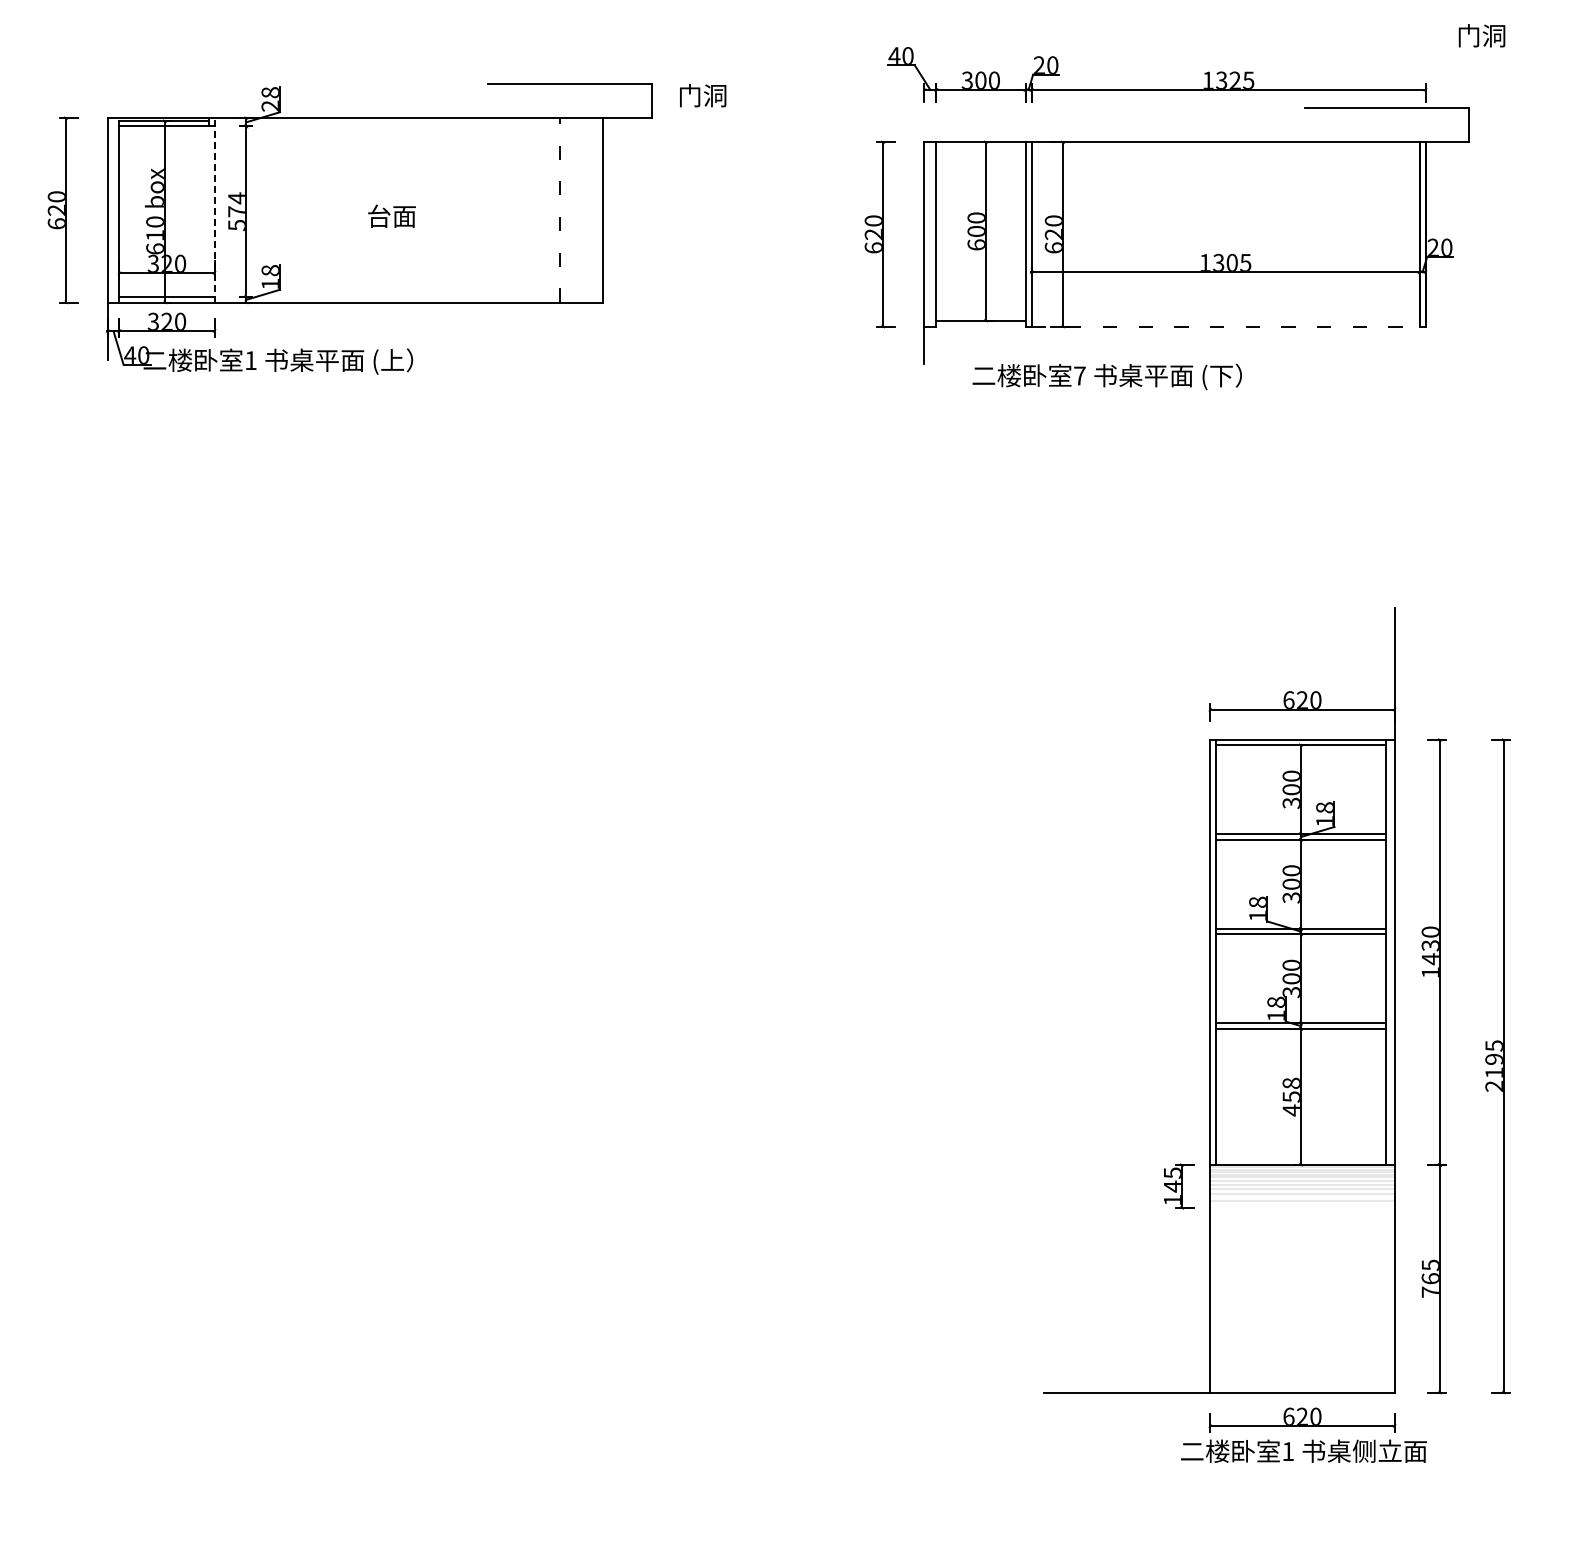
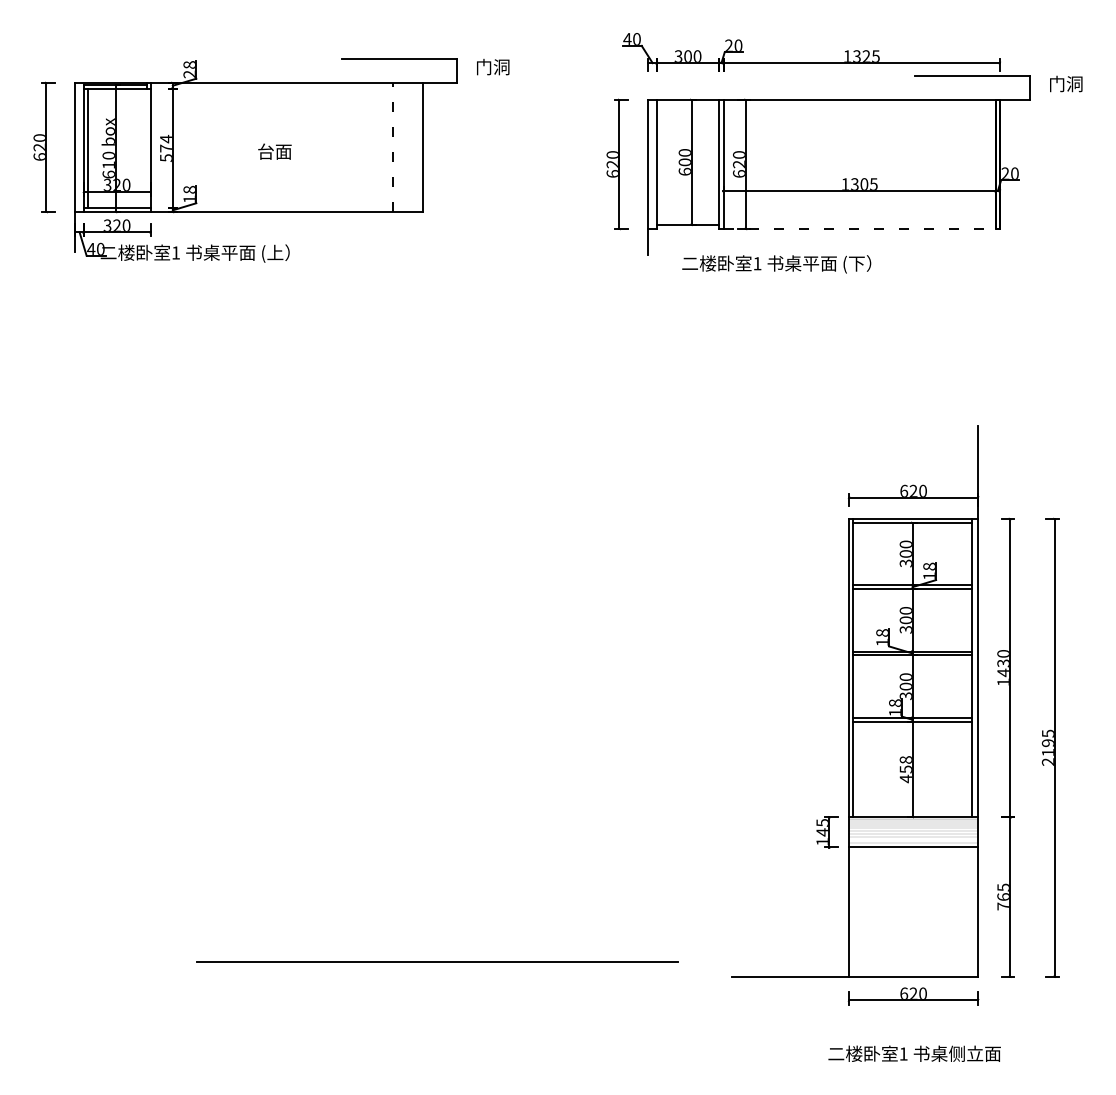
text: (1481, 35) -> (1065, 83), moved
line: (214, 209) -> (150, 146), dashed -> solid
line: (124, 211) -> (87, 148), added
text: (1079, 375) -> (757, 263), 7 -> 1
line: (1302, 1208) -> (913, 847), added
line: (623, 1371) -> (437, 962), added
text: (1303, 1450) -> (914, 1053), moved

